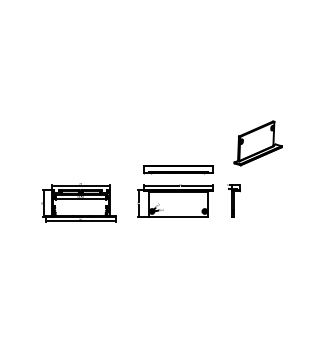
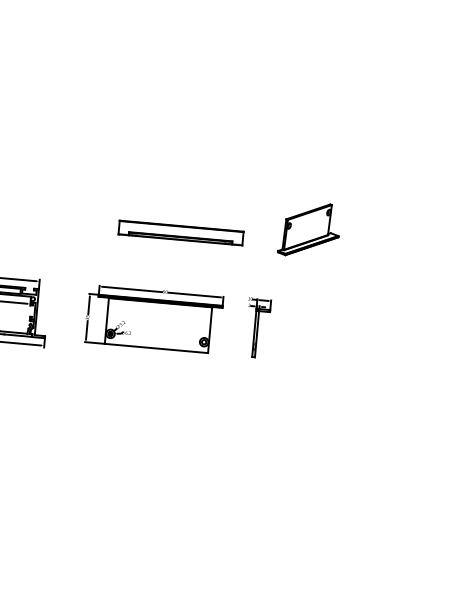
part: (257, 143) -> (308, 229), size x0.7
part: (178, 169) -> (181, 232), moved

